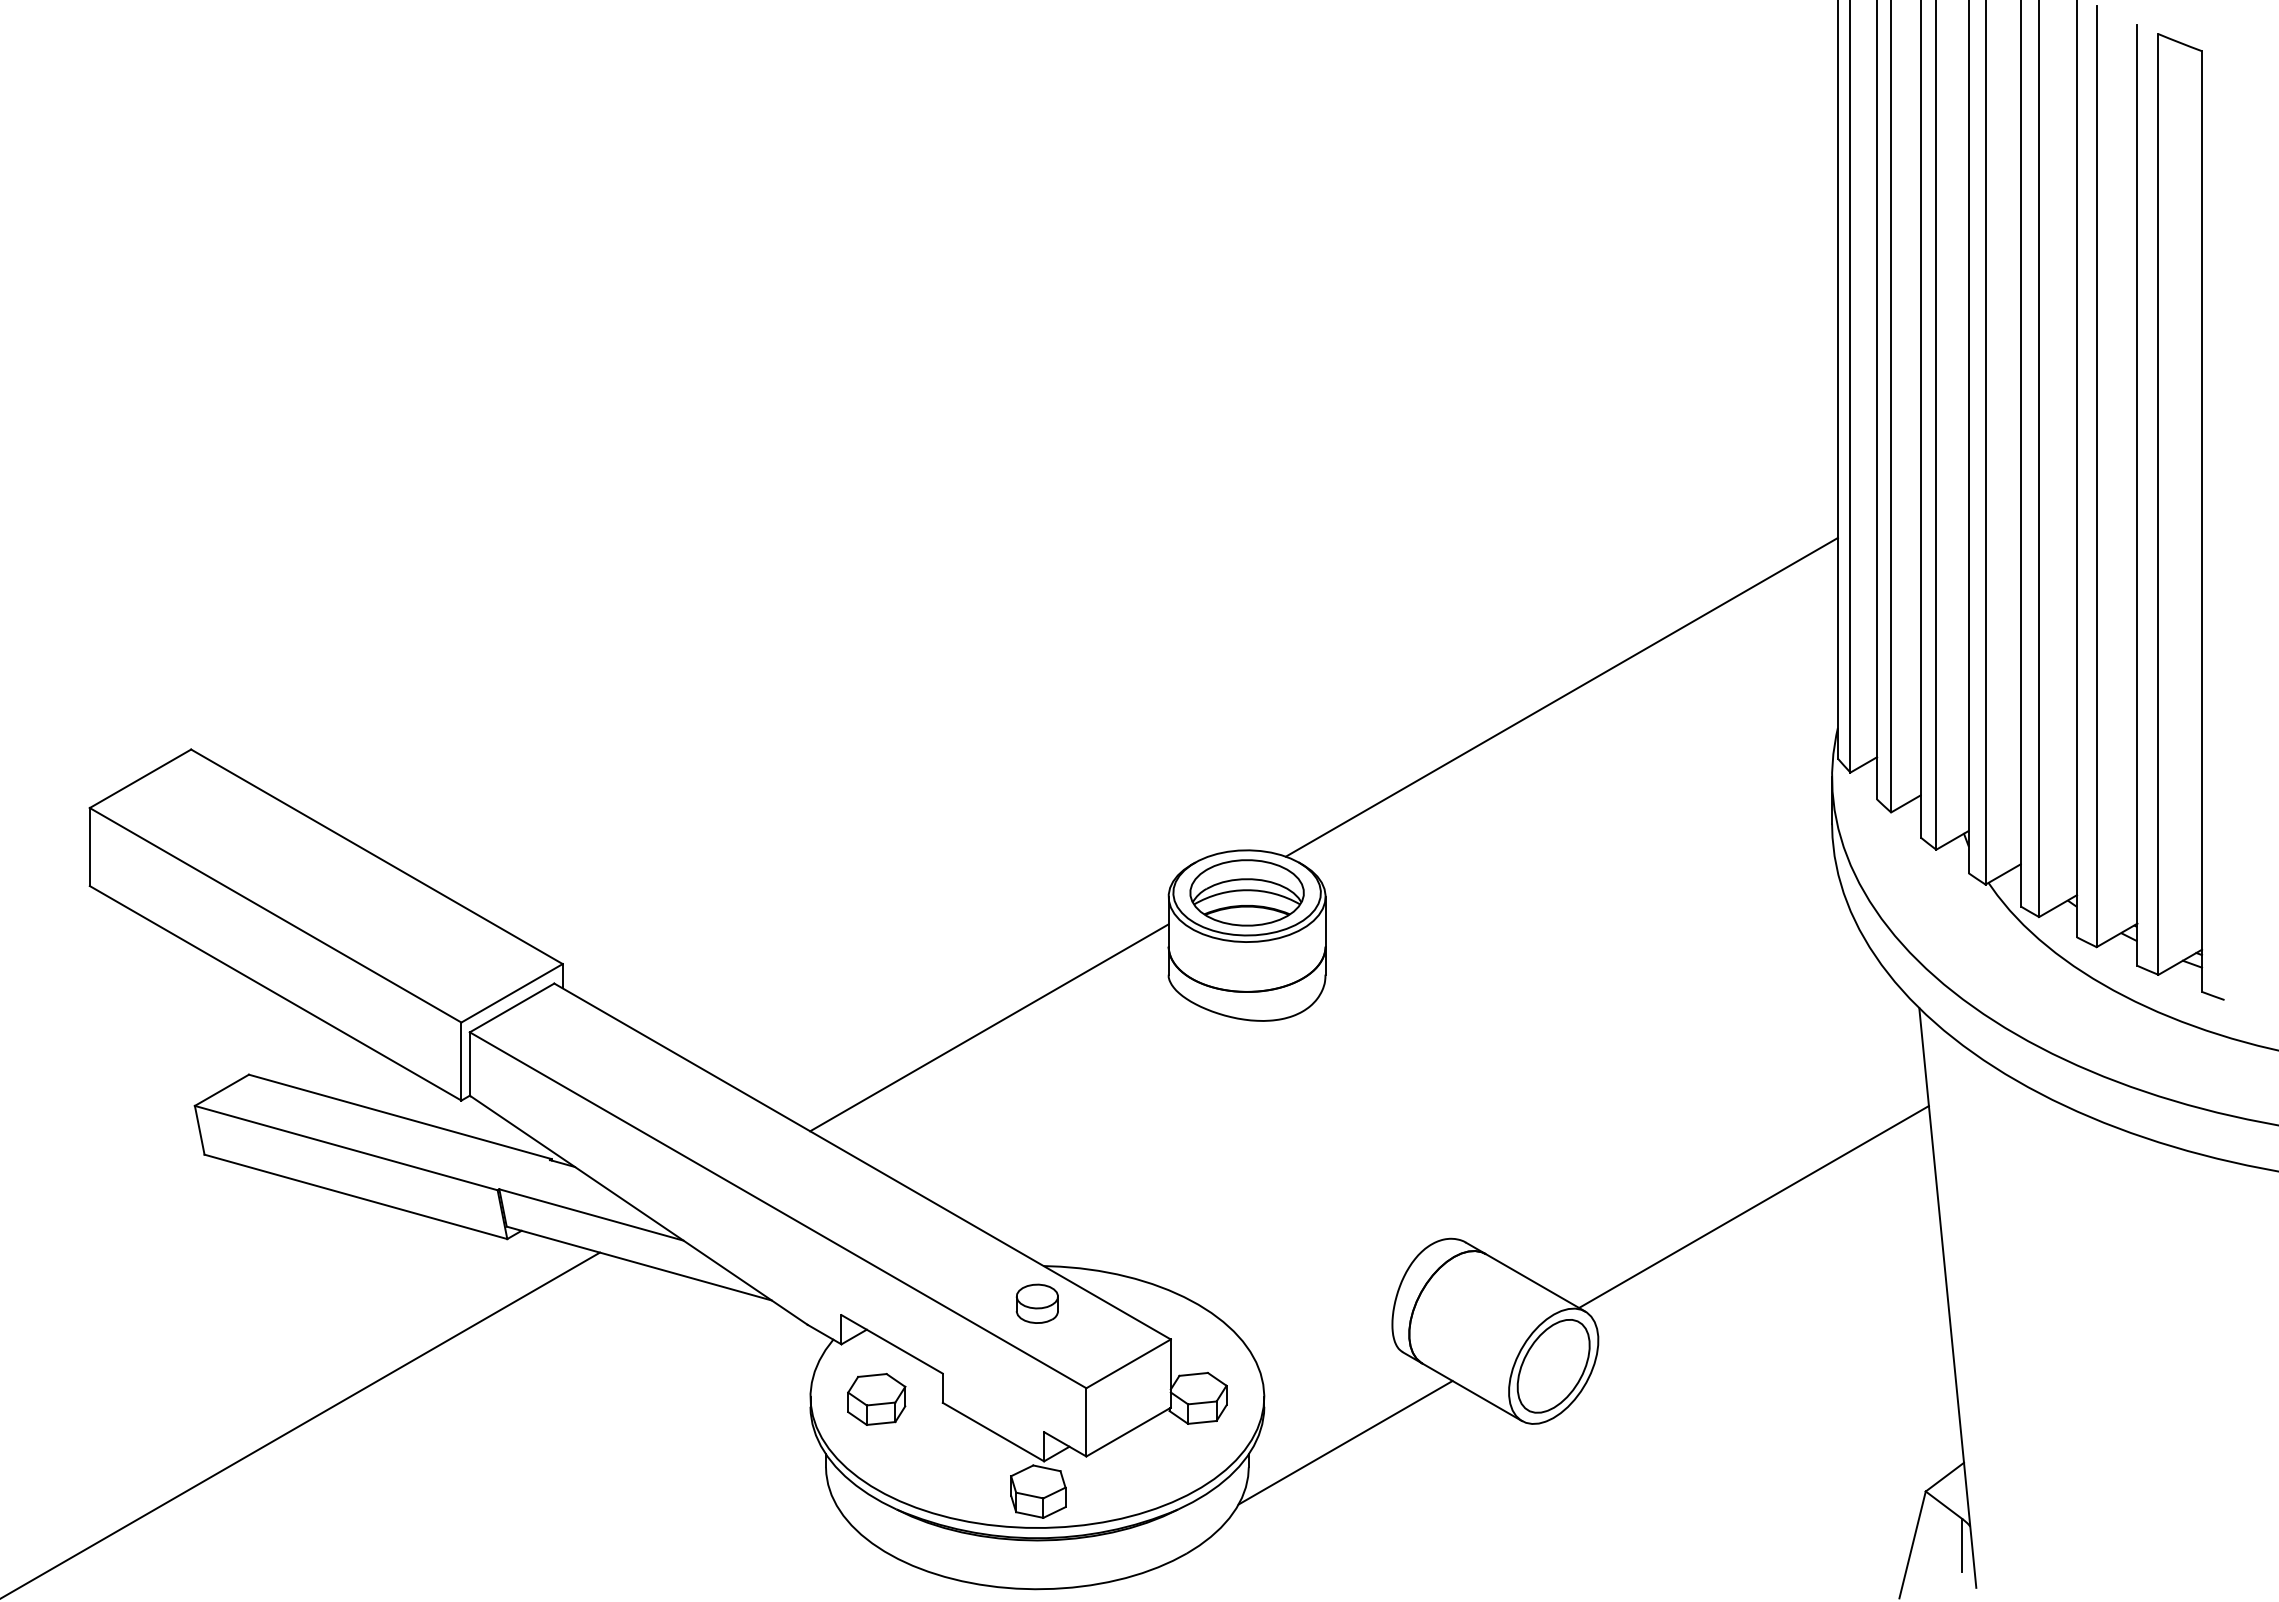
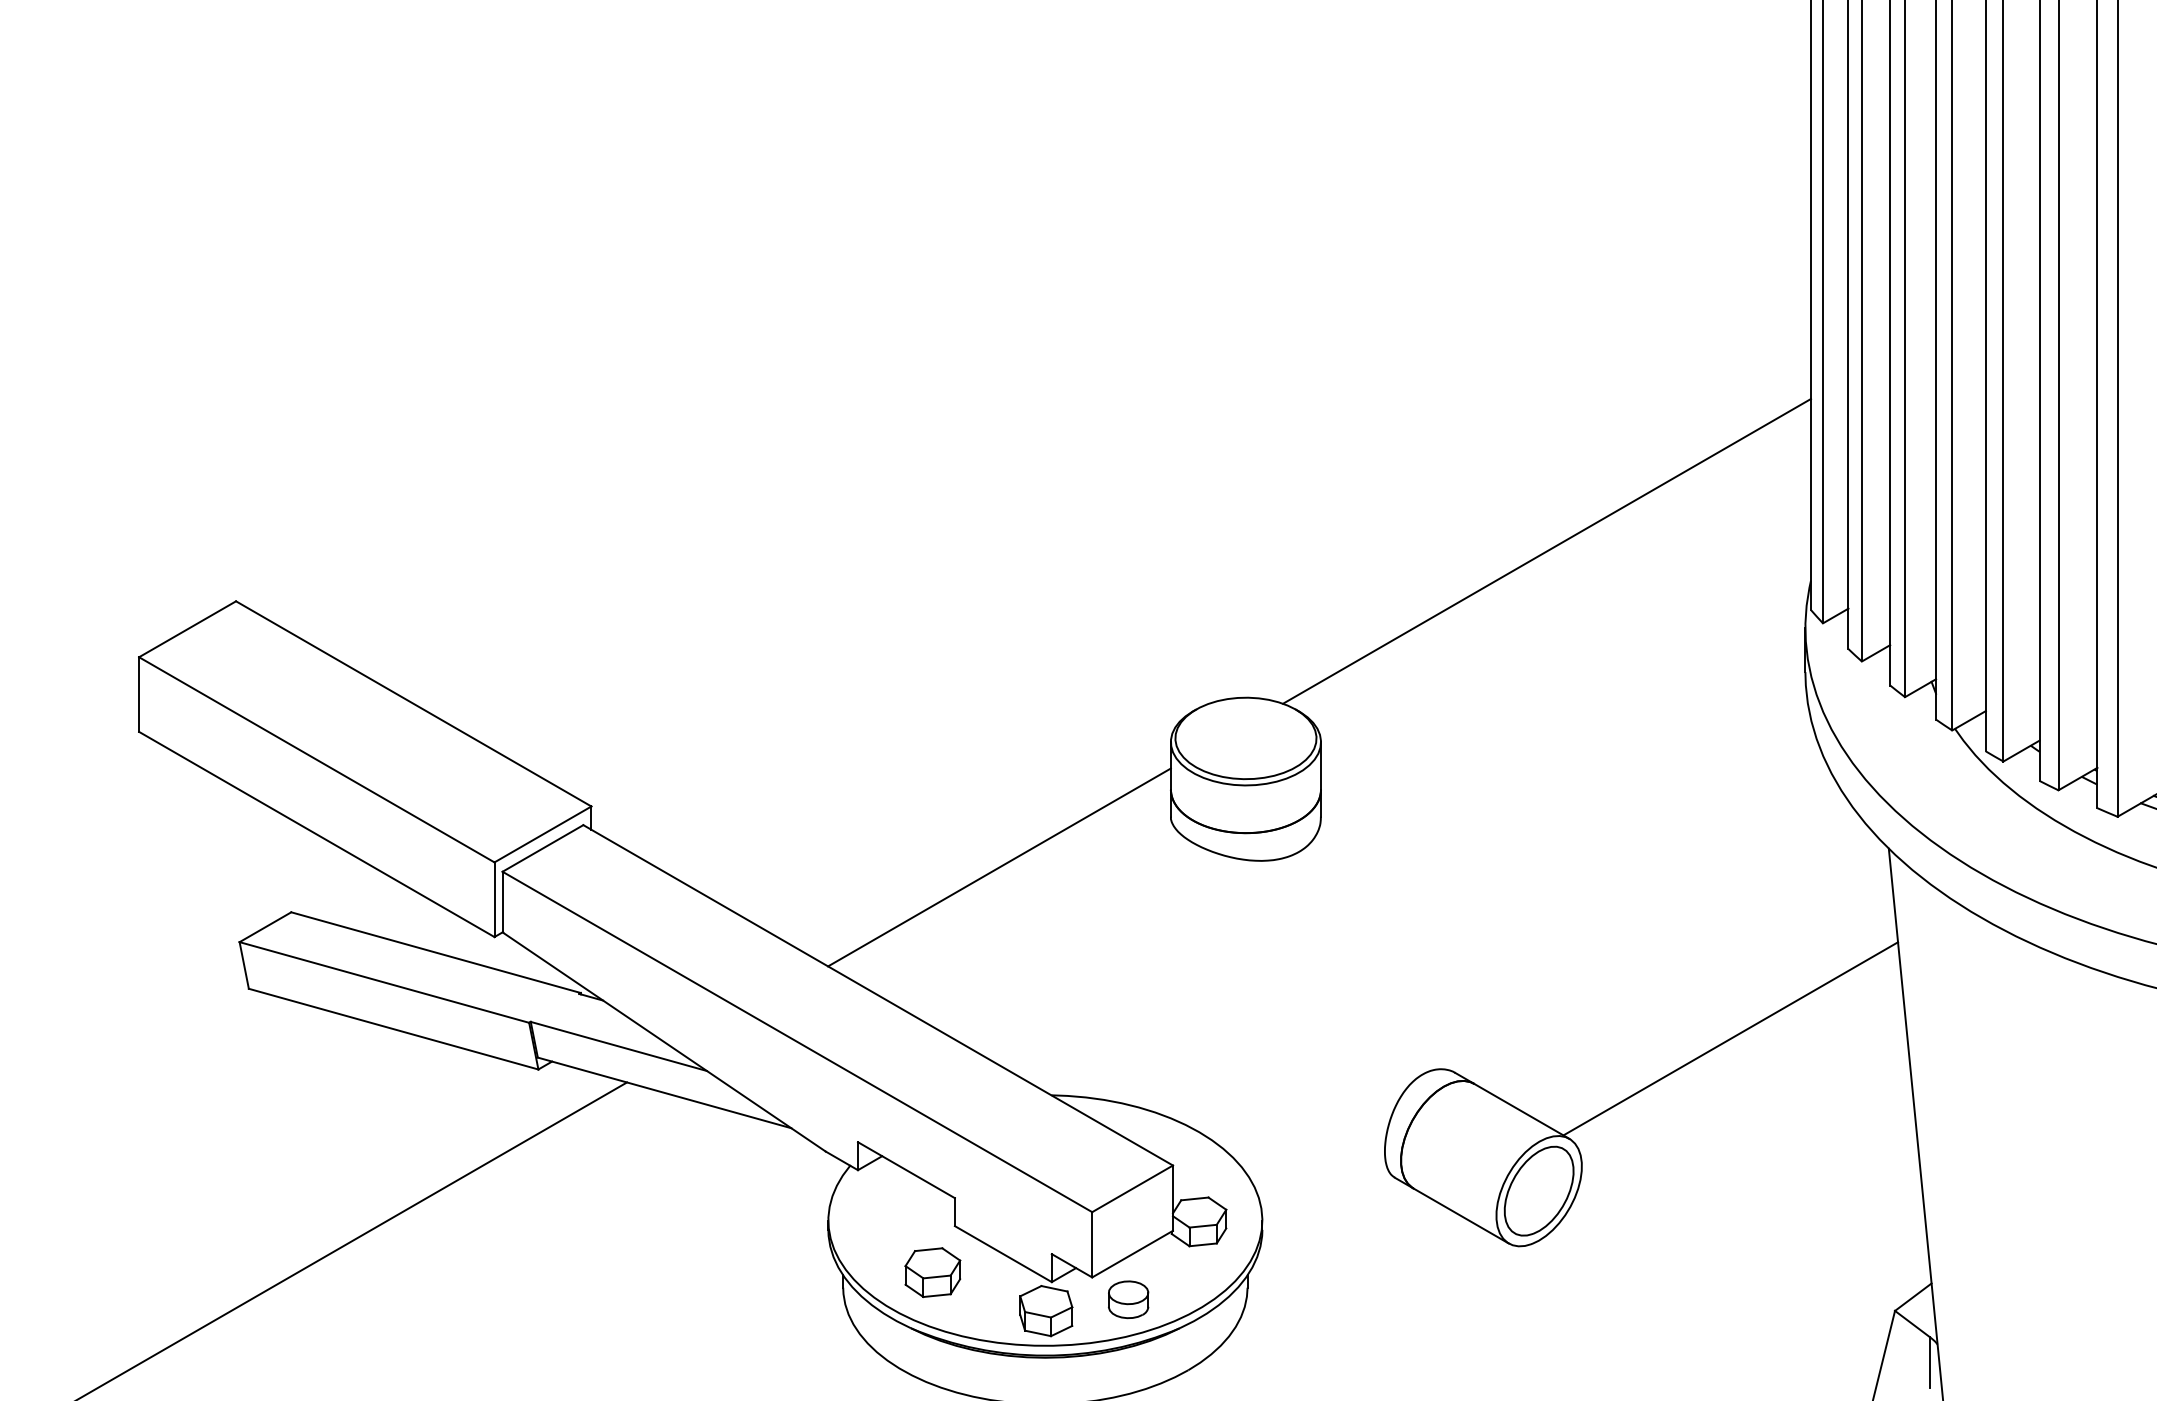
part: (1246, 892) -> (1245, 738), removed
part: (1036, 1303) -> (1127, 1299), moved
part: (876, 1399) -> (932, 1272), moved
line: (1345, 1442) -> (1340, 1264), removed

